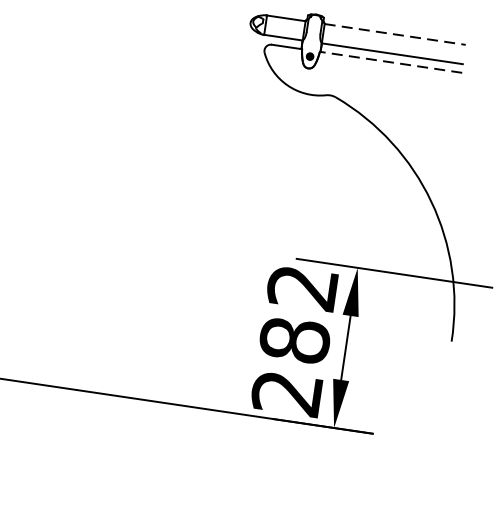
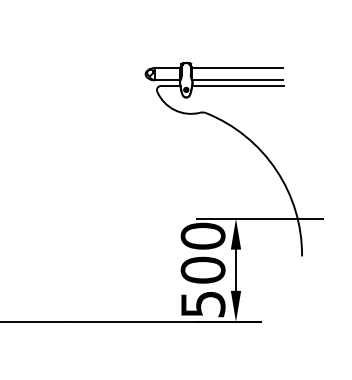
line: (396, 33) -> (238, 67), dashed -> solid
line: (390, 61) -> (237, 85), dashed -> solid
text: (294, 339) -> (202, 269), 282 -> 500

